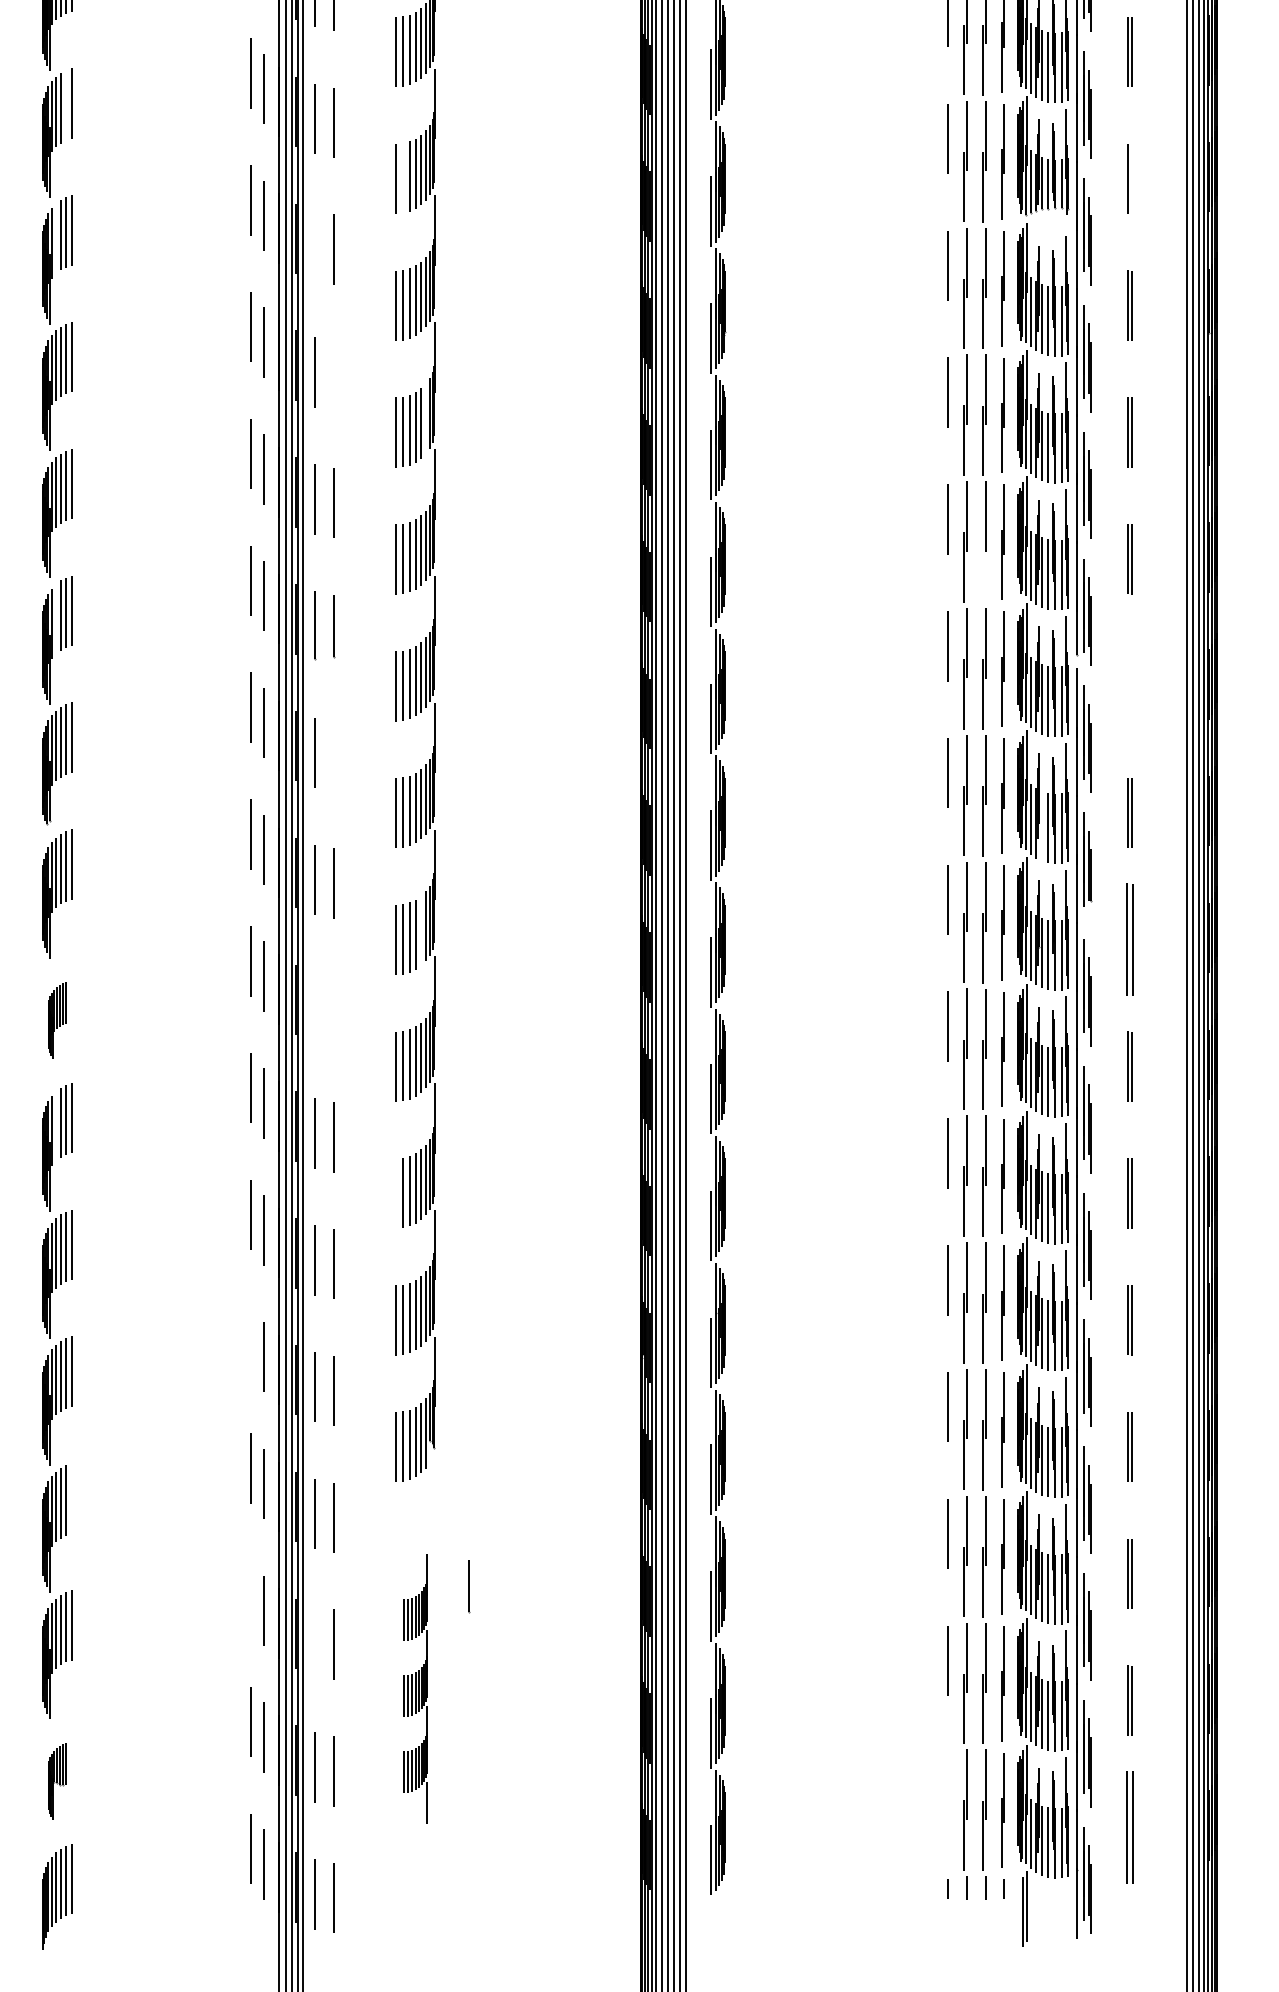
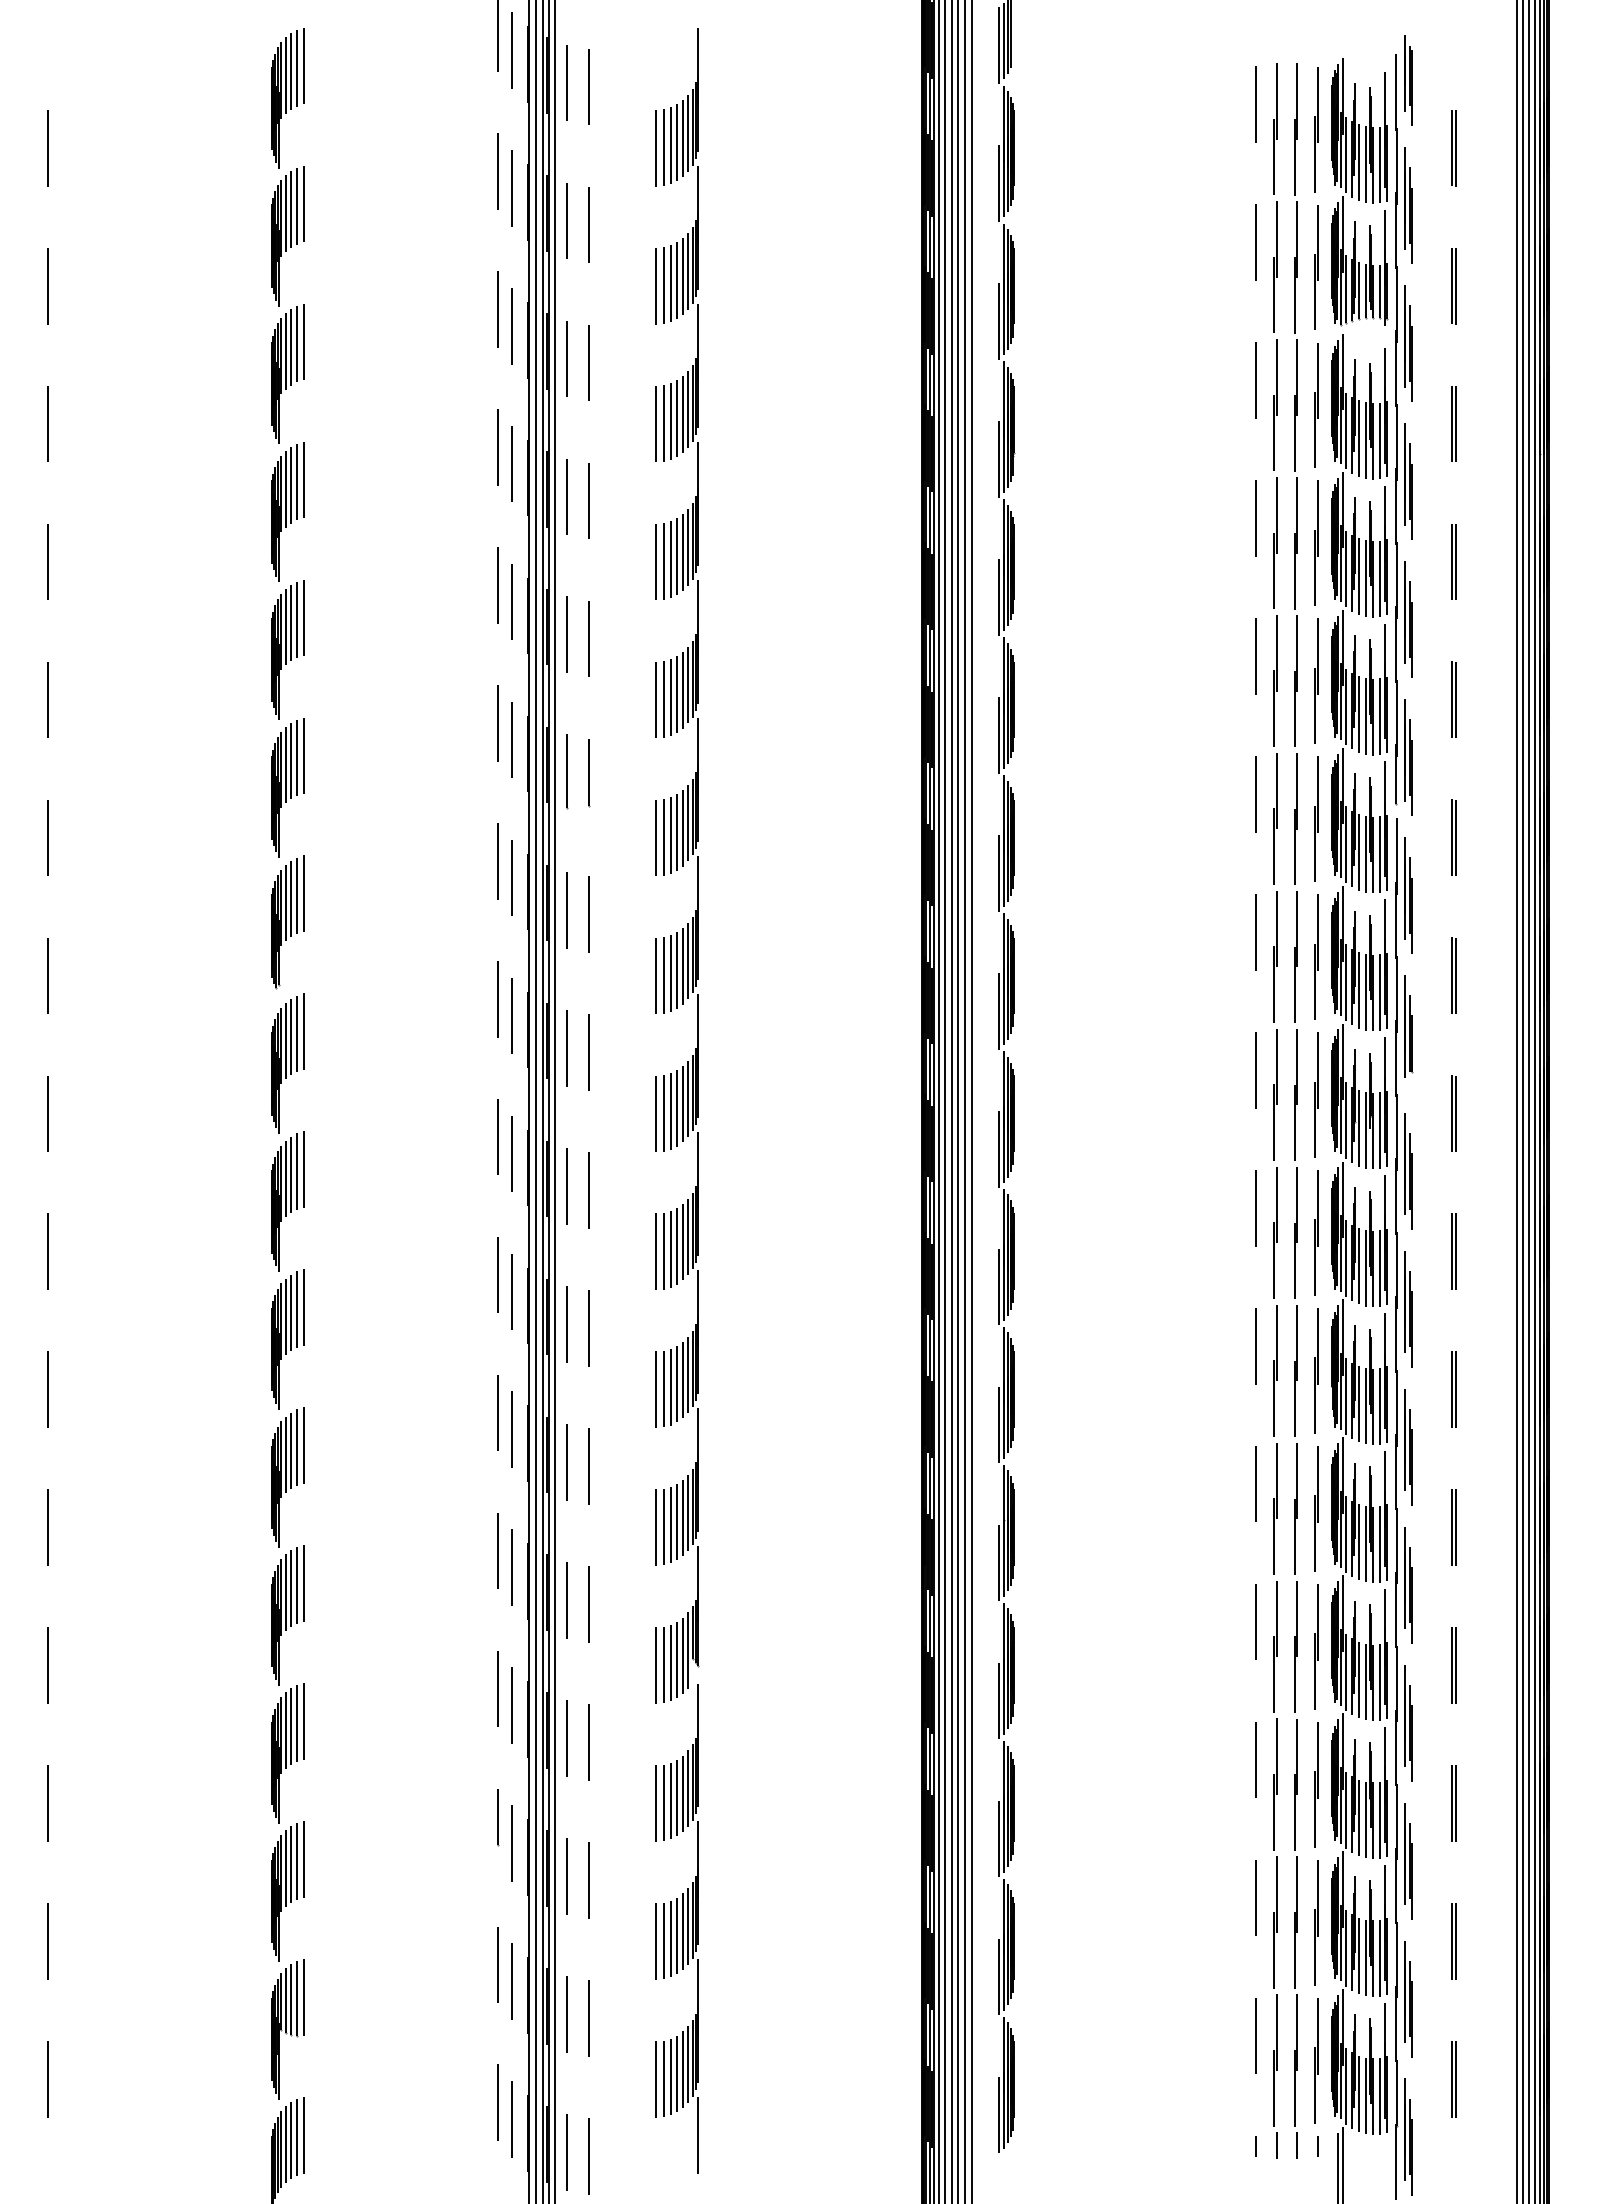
line: (66, 104) -> (297, 205), added
line: (402, 178) -> (663, 285), added
line: (1131, 178) -> (1456, 285), added
line: (56, 238) -> (286, 350), added
line: (314, 245) -> (567, 358), added
line: (333, 376) -> (588, 500), added
line: (425, 418) -> (688, 546), added
line: (983, 567) -> (1294, 708), added
line: (56, 618) -> (286, 764), added
part: (1129, 685) -> (1453, 837), added
line: (333, 756) -> (588, 914), added
line: (1041, 825) -> (1358, 989), added
line: (421, 930) -> (683, 1103), added
part: (1129, 939) -> (1453, 1113), size x0.62
line: (314, 1006) -> (567, 1186), added
line: (333, 1010) -> (588, 1190), added
part: (57, 1020) -> (287, 1201), size x1.67
line: (56, 1126) -> (286, 1316), added
line: (396, 1193) -> (656, 1389), added
line: (251, 1341) -> (498, 1550), added
line: (71, 1498) -> (303, 1721), added
line: (469, 1586) -> (498, 1817), moved
line: (314, 1641) -> (567, 1876), added
part: (414, 1688) -> (676, 1928), size x1.67
part: (57, 1781) -> (287, 2029), size x1.67
line: (948, 1787) -> (1256, 2035), added
part: (1129, 1827) -> (1453, 2079), size x0.62

